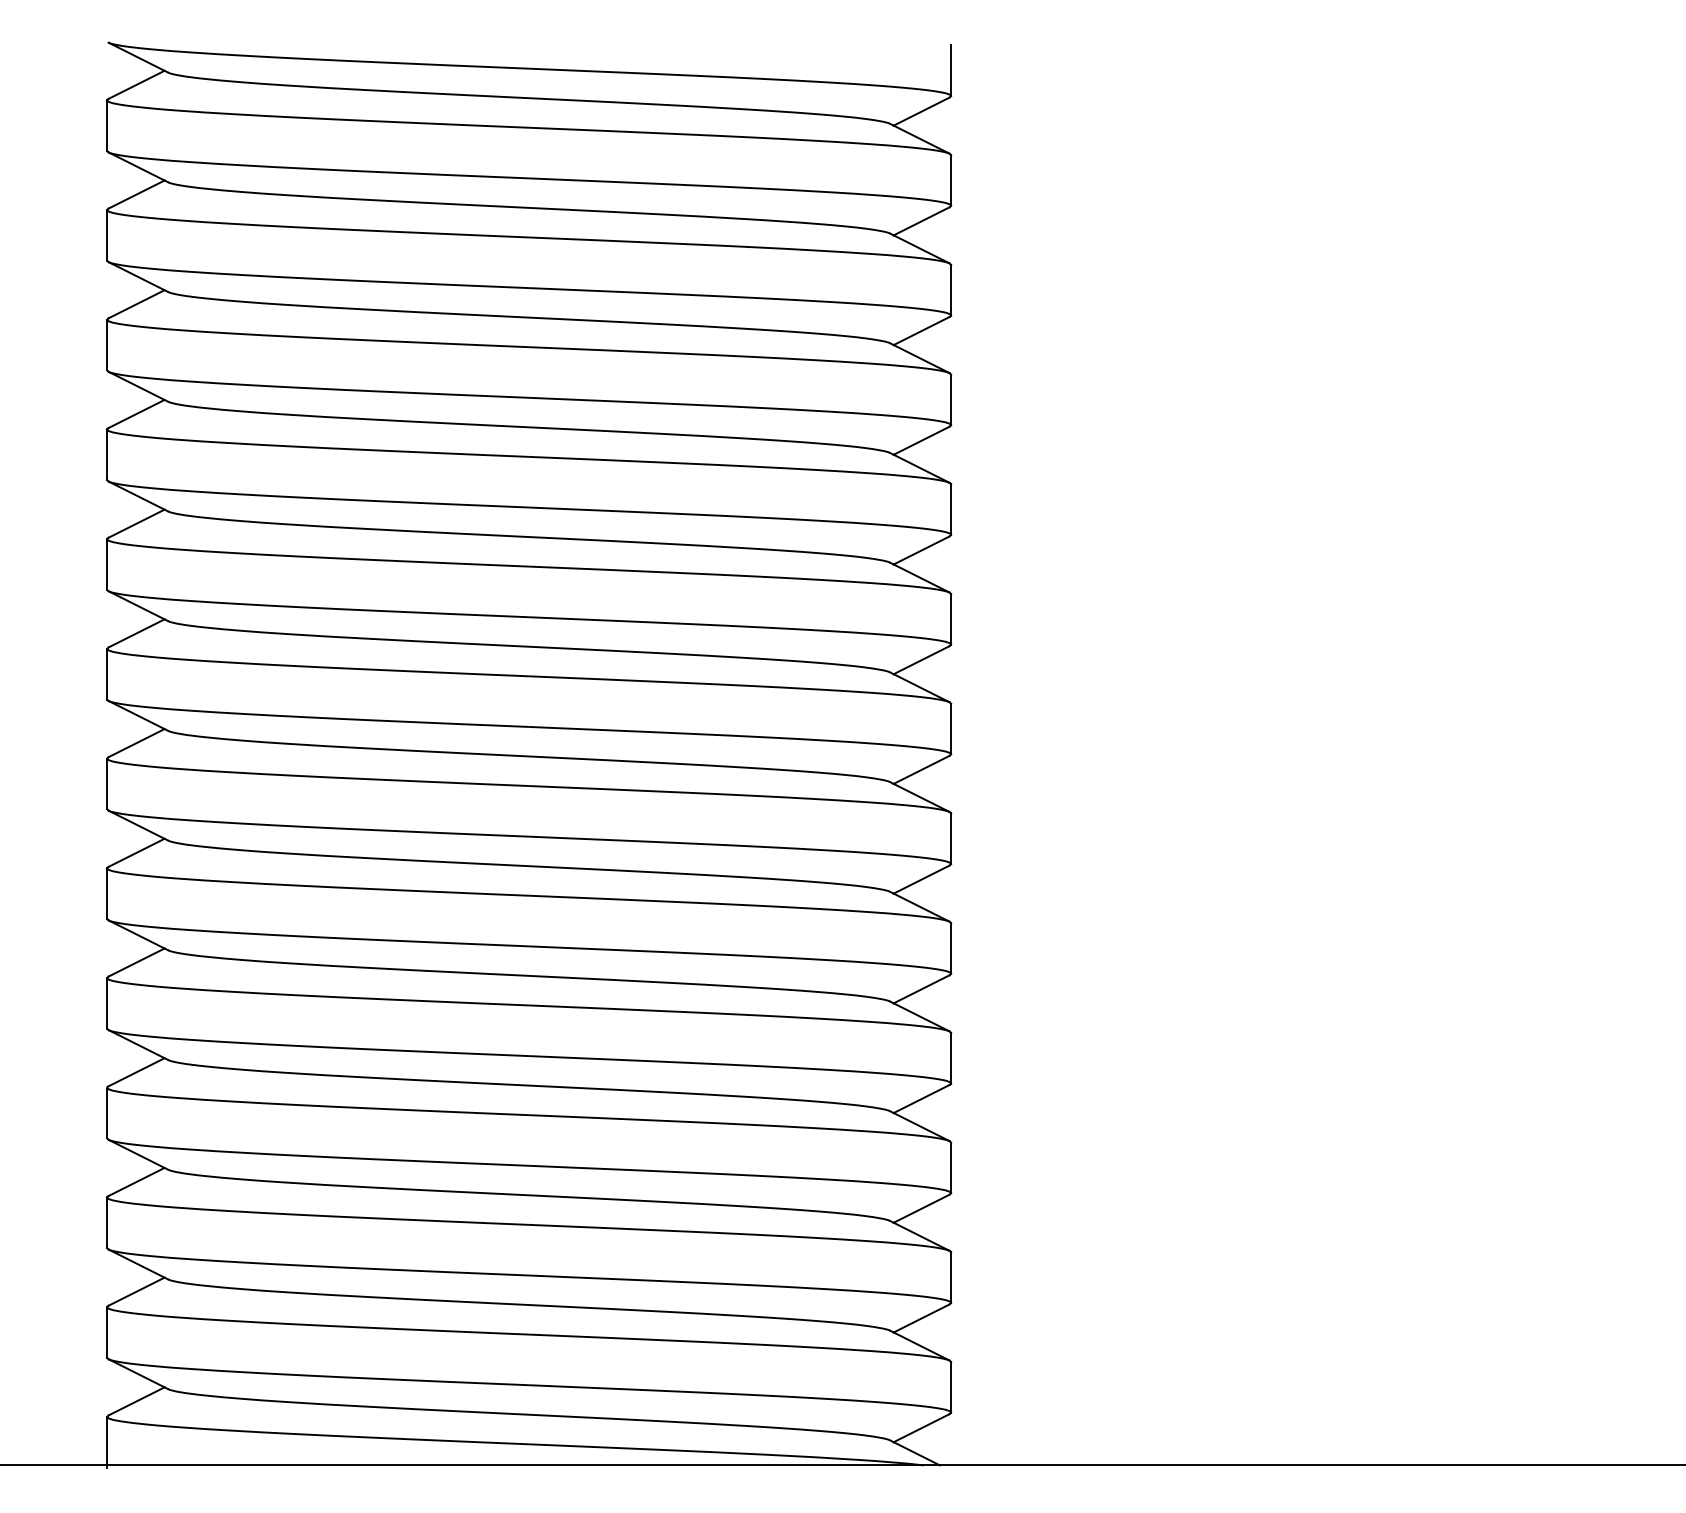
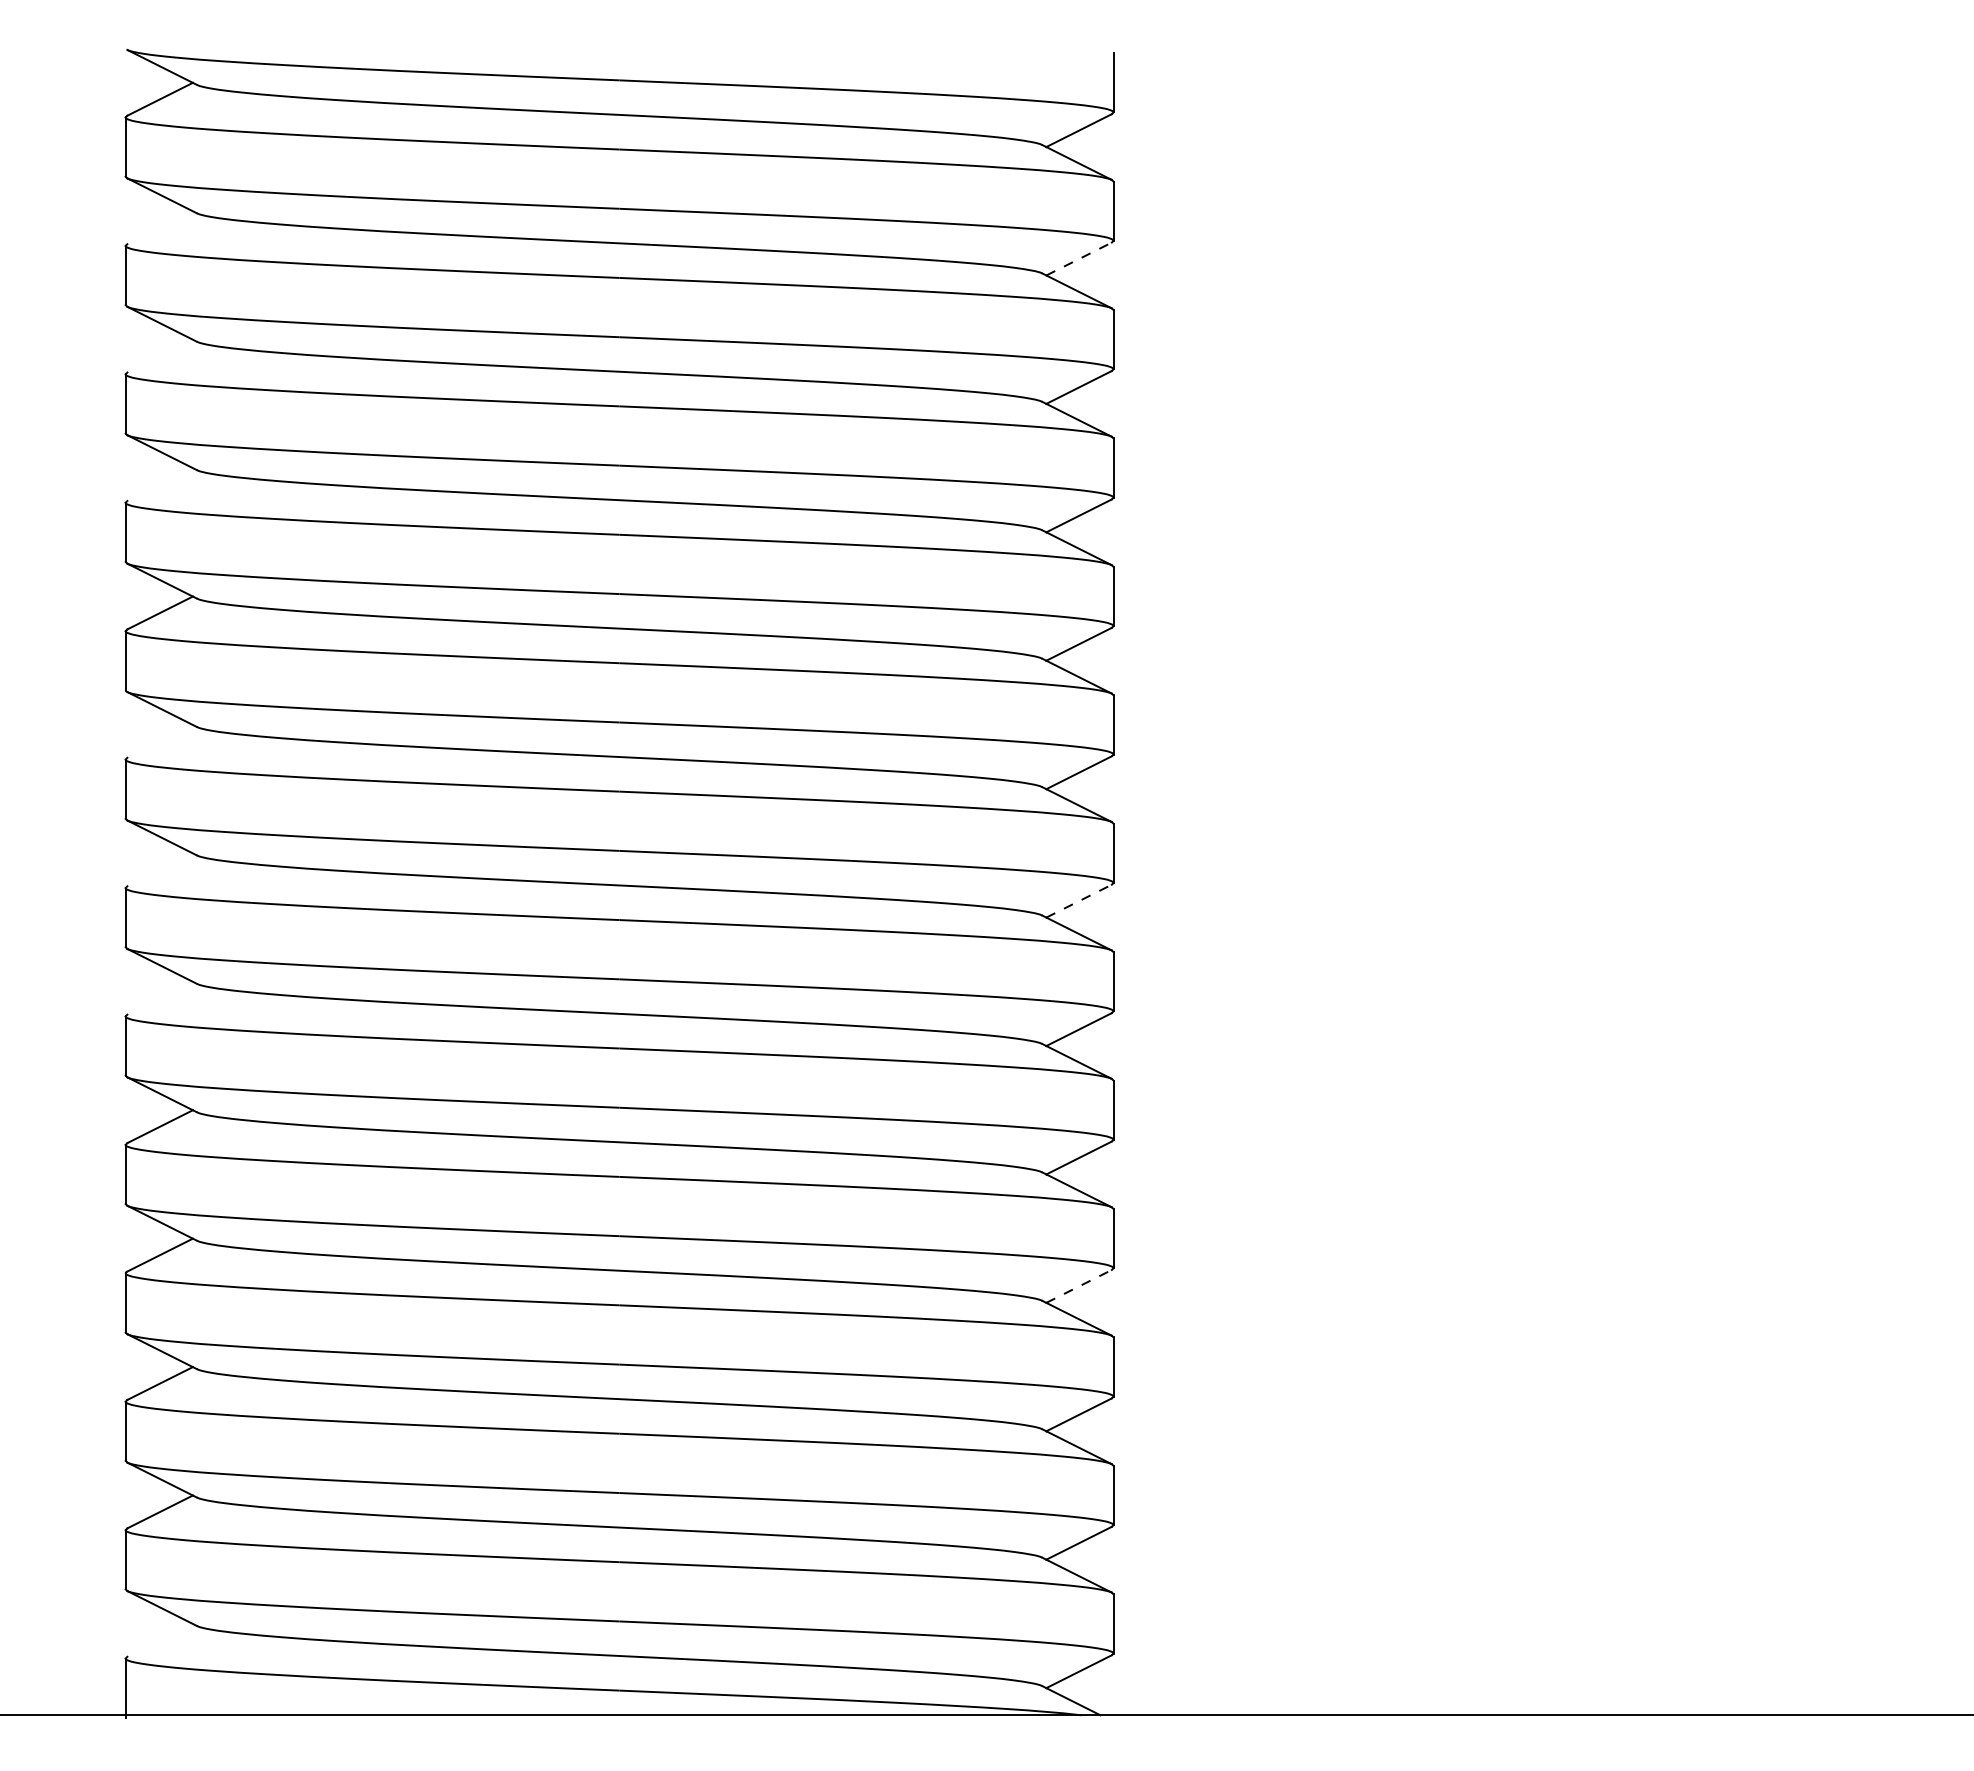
line: (136, 194) -> (159, 227), removed
line: (922, 221) -> (1079, 259), solid -> dashed
line: (136, 303) -> (159, 355), removed
line: (136, 413) -> (159, 484), removed
line: (136, 632) -> (159, 740), removed
line: (136, 742) -> (159, 869), removed
line: (922, 770) -> (1079, 901), solid -> dashed
line: (136, 852) -> (159, 997), removed
line: (922, 1099) -> (1079, 1286), solid -> dashed
line: (136, 1400) -> (159, 1639), removed

